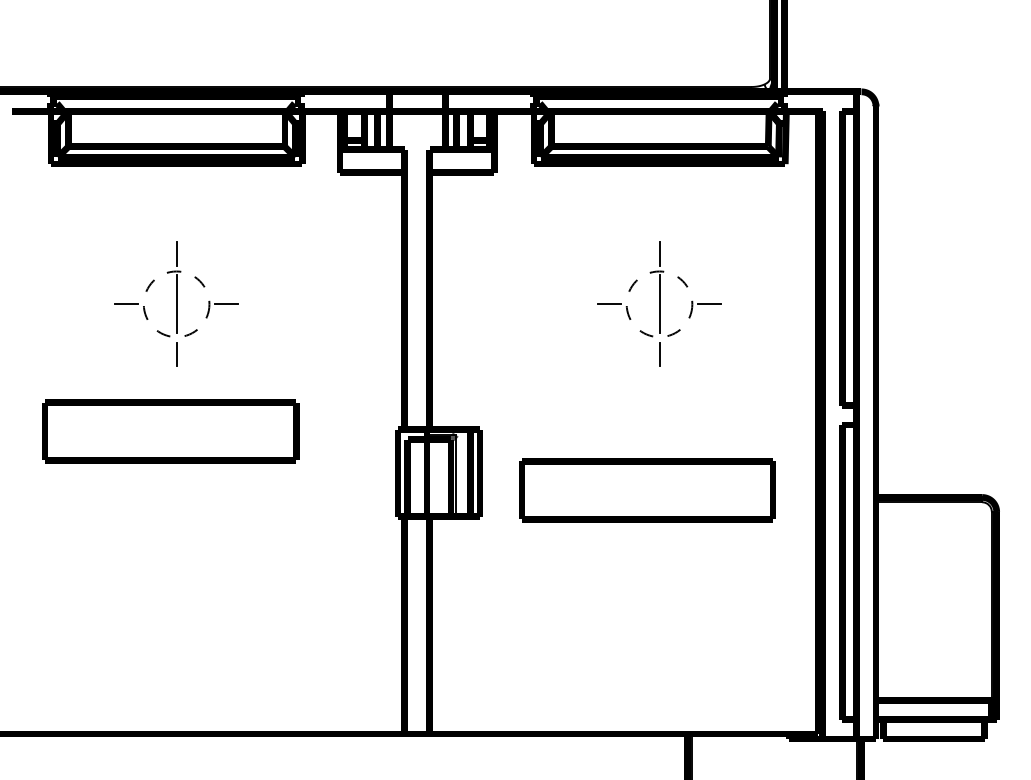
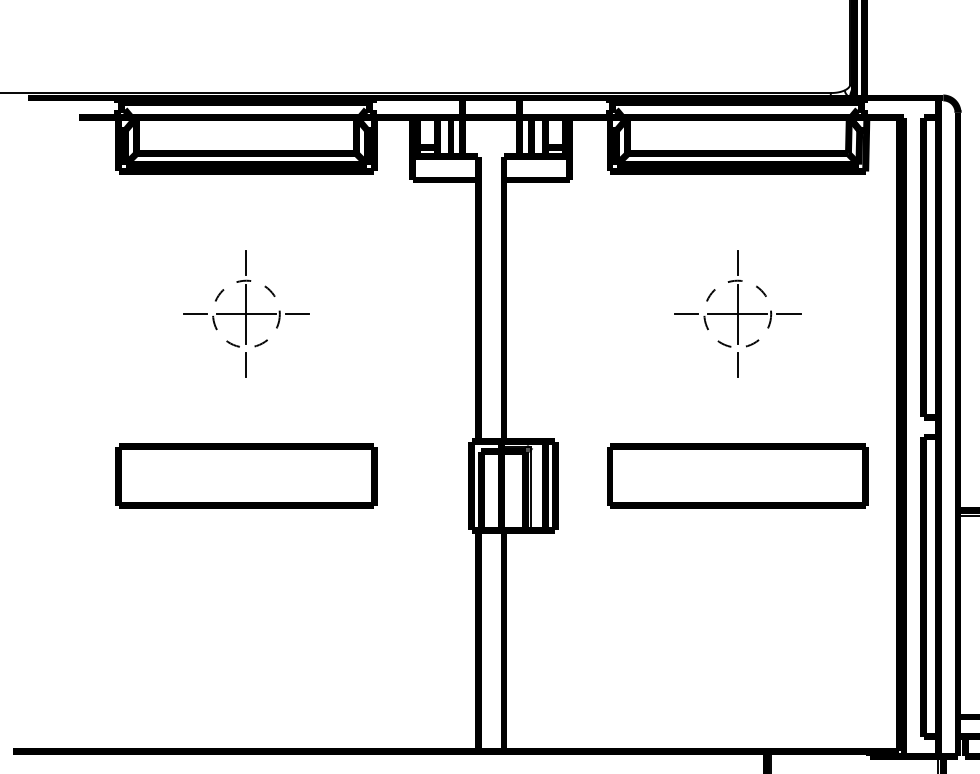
line: (176, 304) -> (246, 314), added
line: (659, 304) -> (737, 314), added
part: (170, 431) -> (246, 476), moved
part: (647, 490) -> (737, 476), moved

